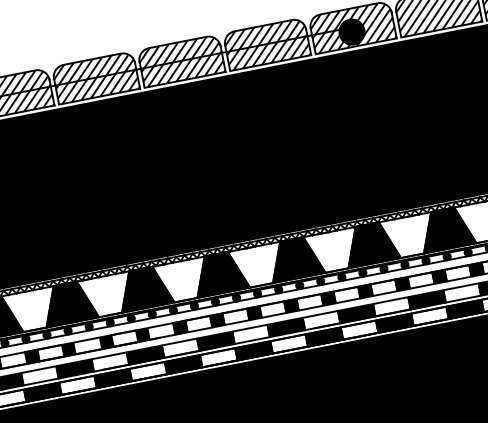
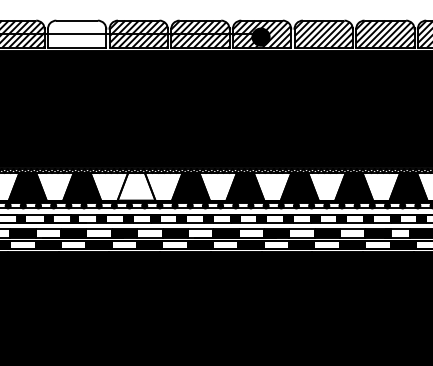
hatch: (94, 77) -> (76, 33), removed
fill: (219, 273) -> (136, 186), removed

